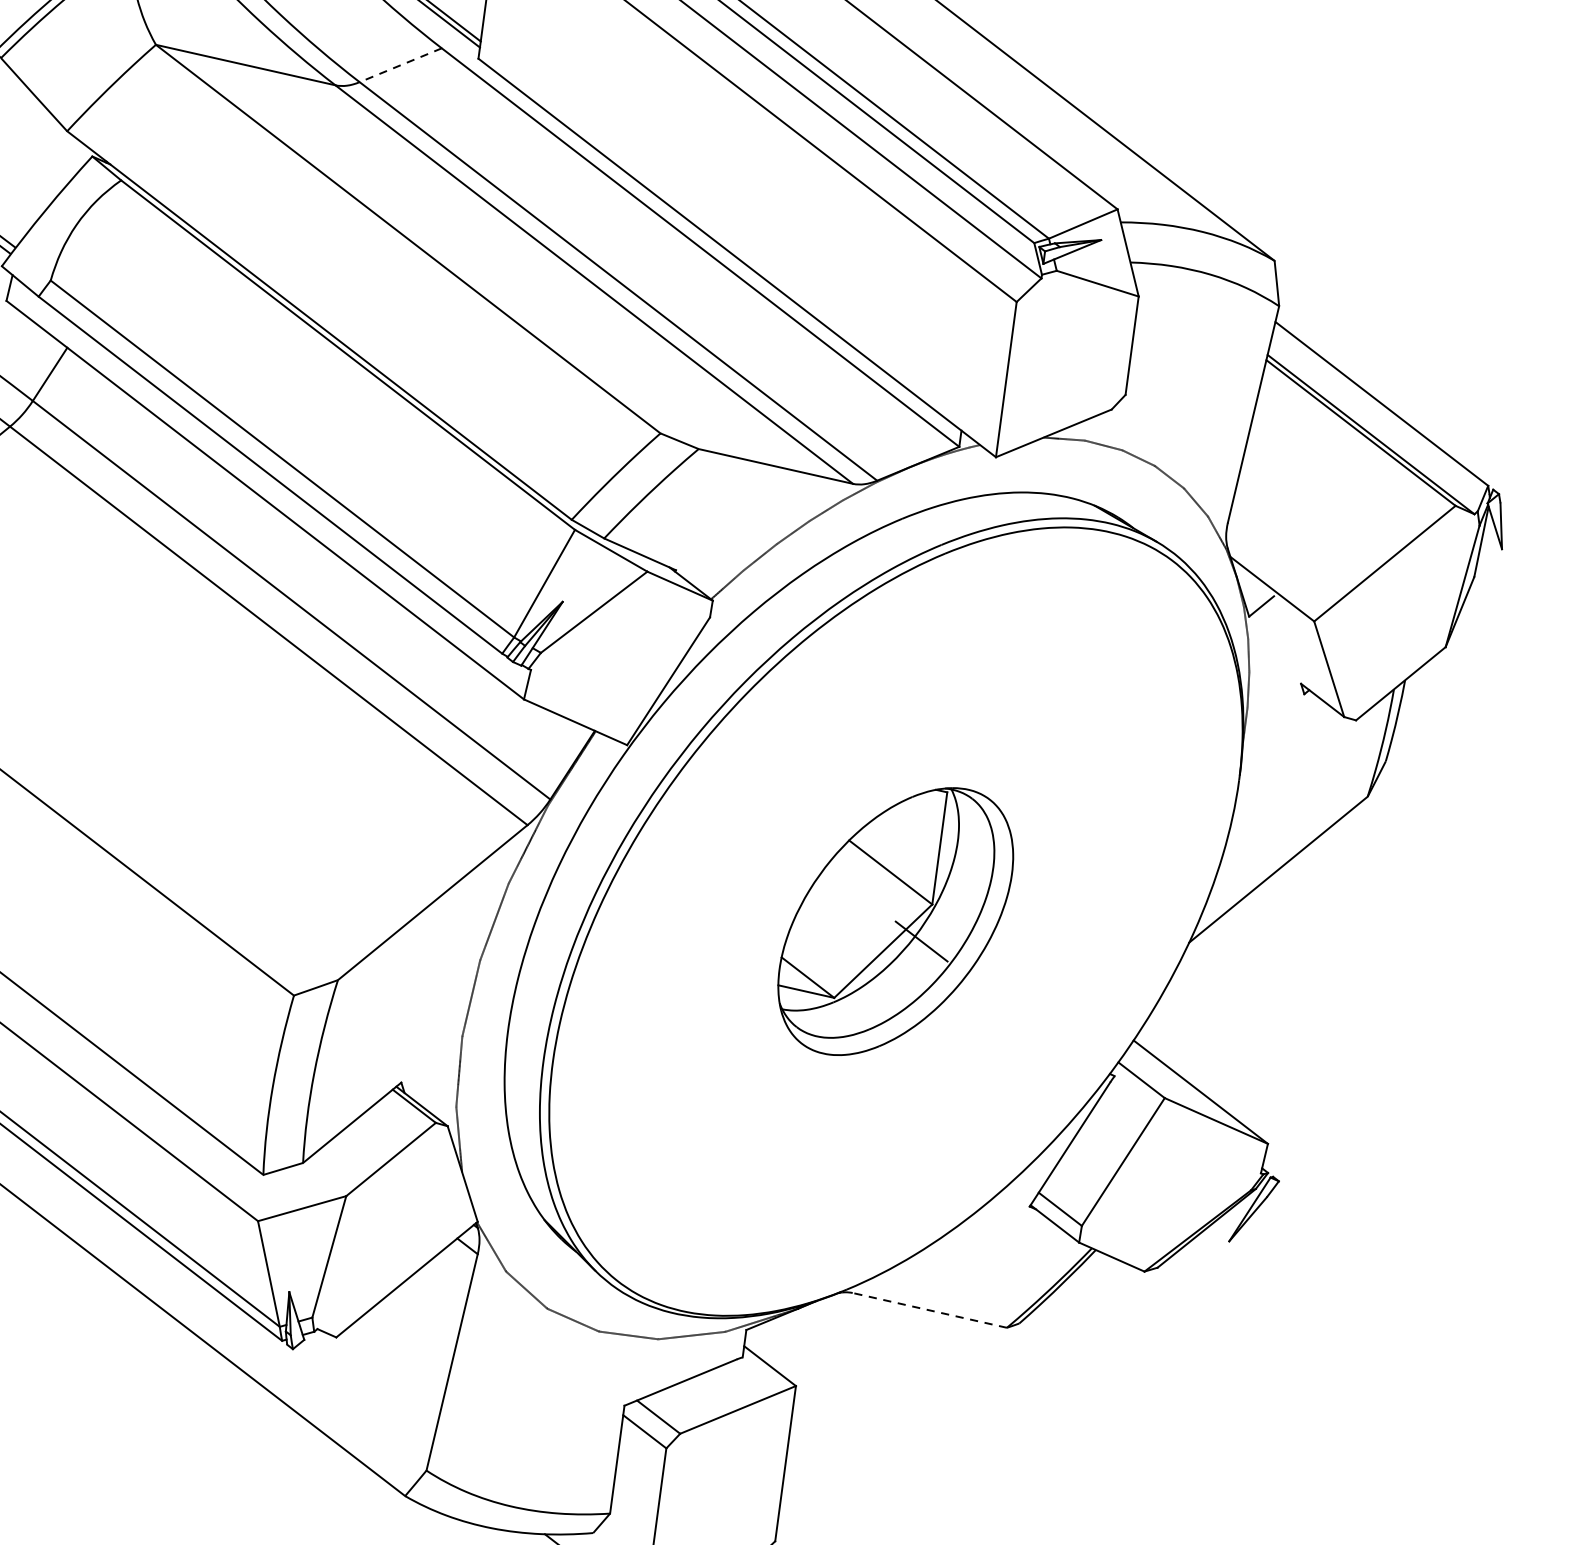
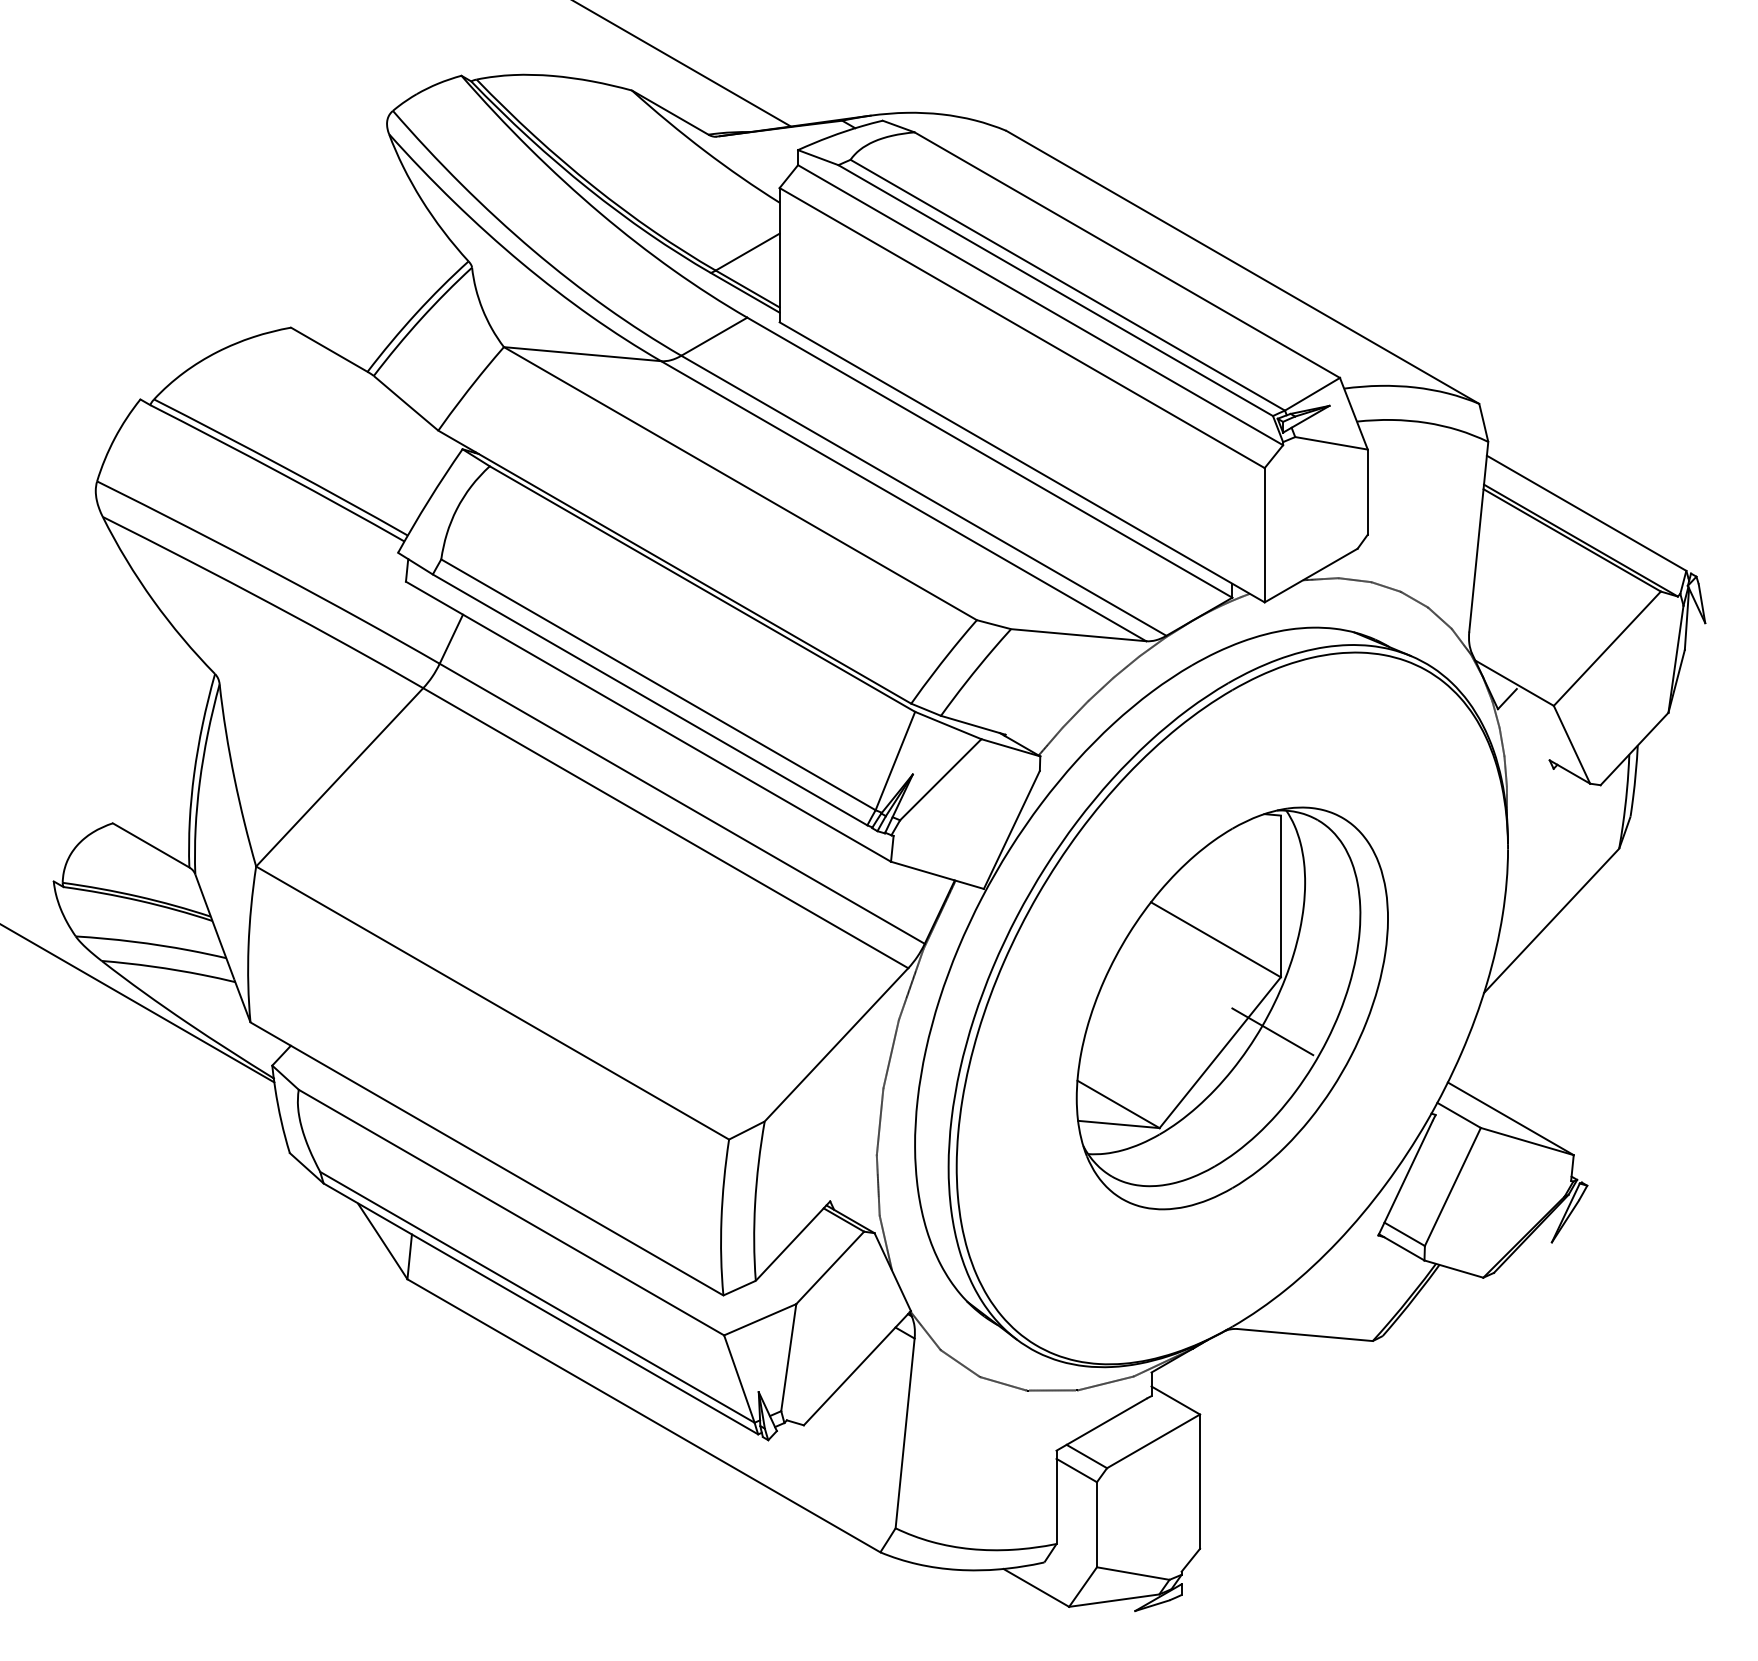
line: (399, 64) -> (713, 336), dashed -> solid
part: (894, 921) -> (1231, 1008), size x1.67
line: (930, 1310) -> (1305, 1335), dashed -> solid

